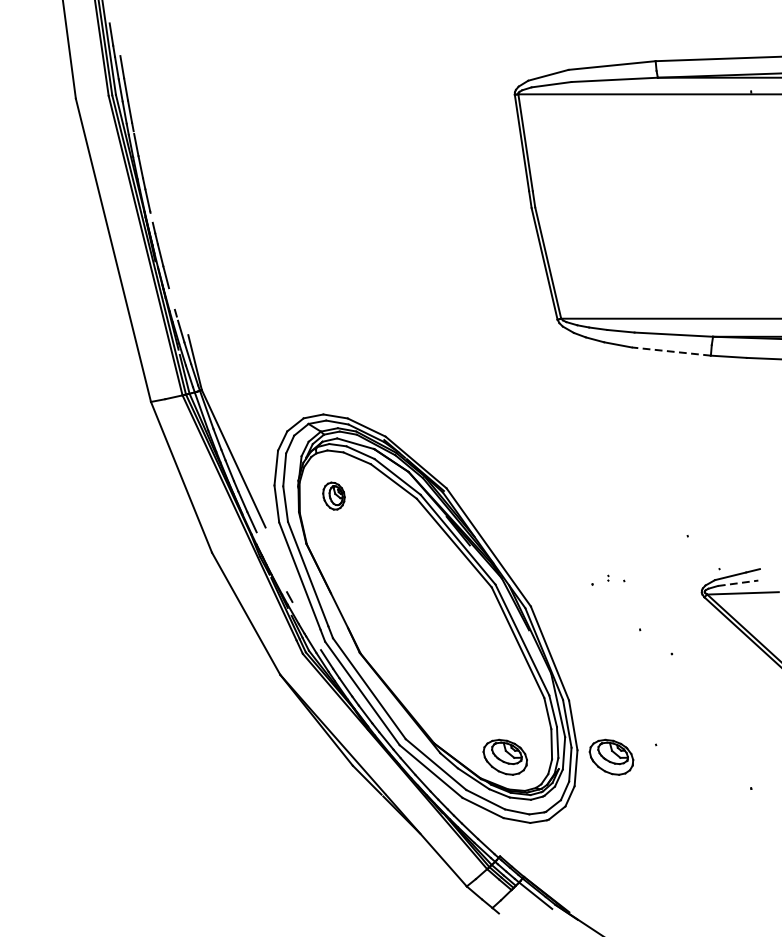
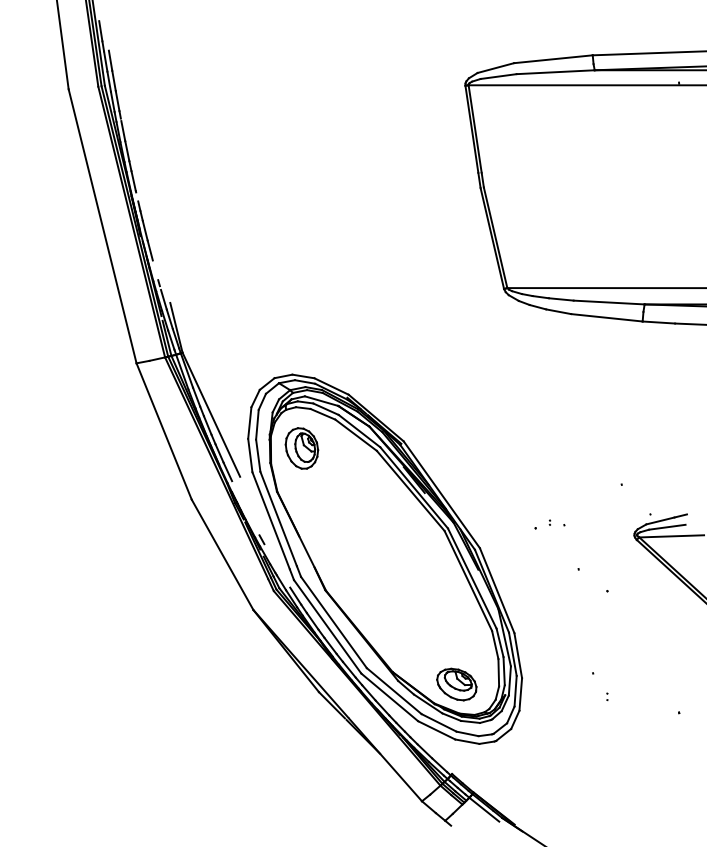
line: (670, 351) -> (606, 317), dashed -> solid
part: (333, 496) -> (301, 448), size x1.67
line: (738, 583) -> (667, 527), dashed -> solid
part: (611, 757) -> (552, 684), removed
part: (672, 770) -> (607, 696), added

